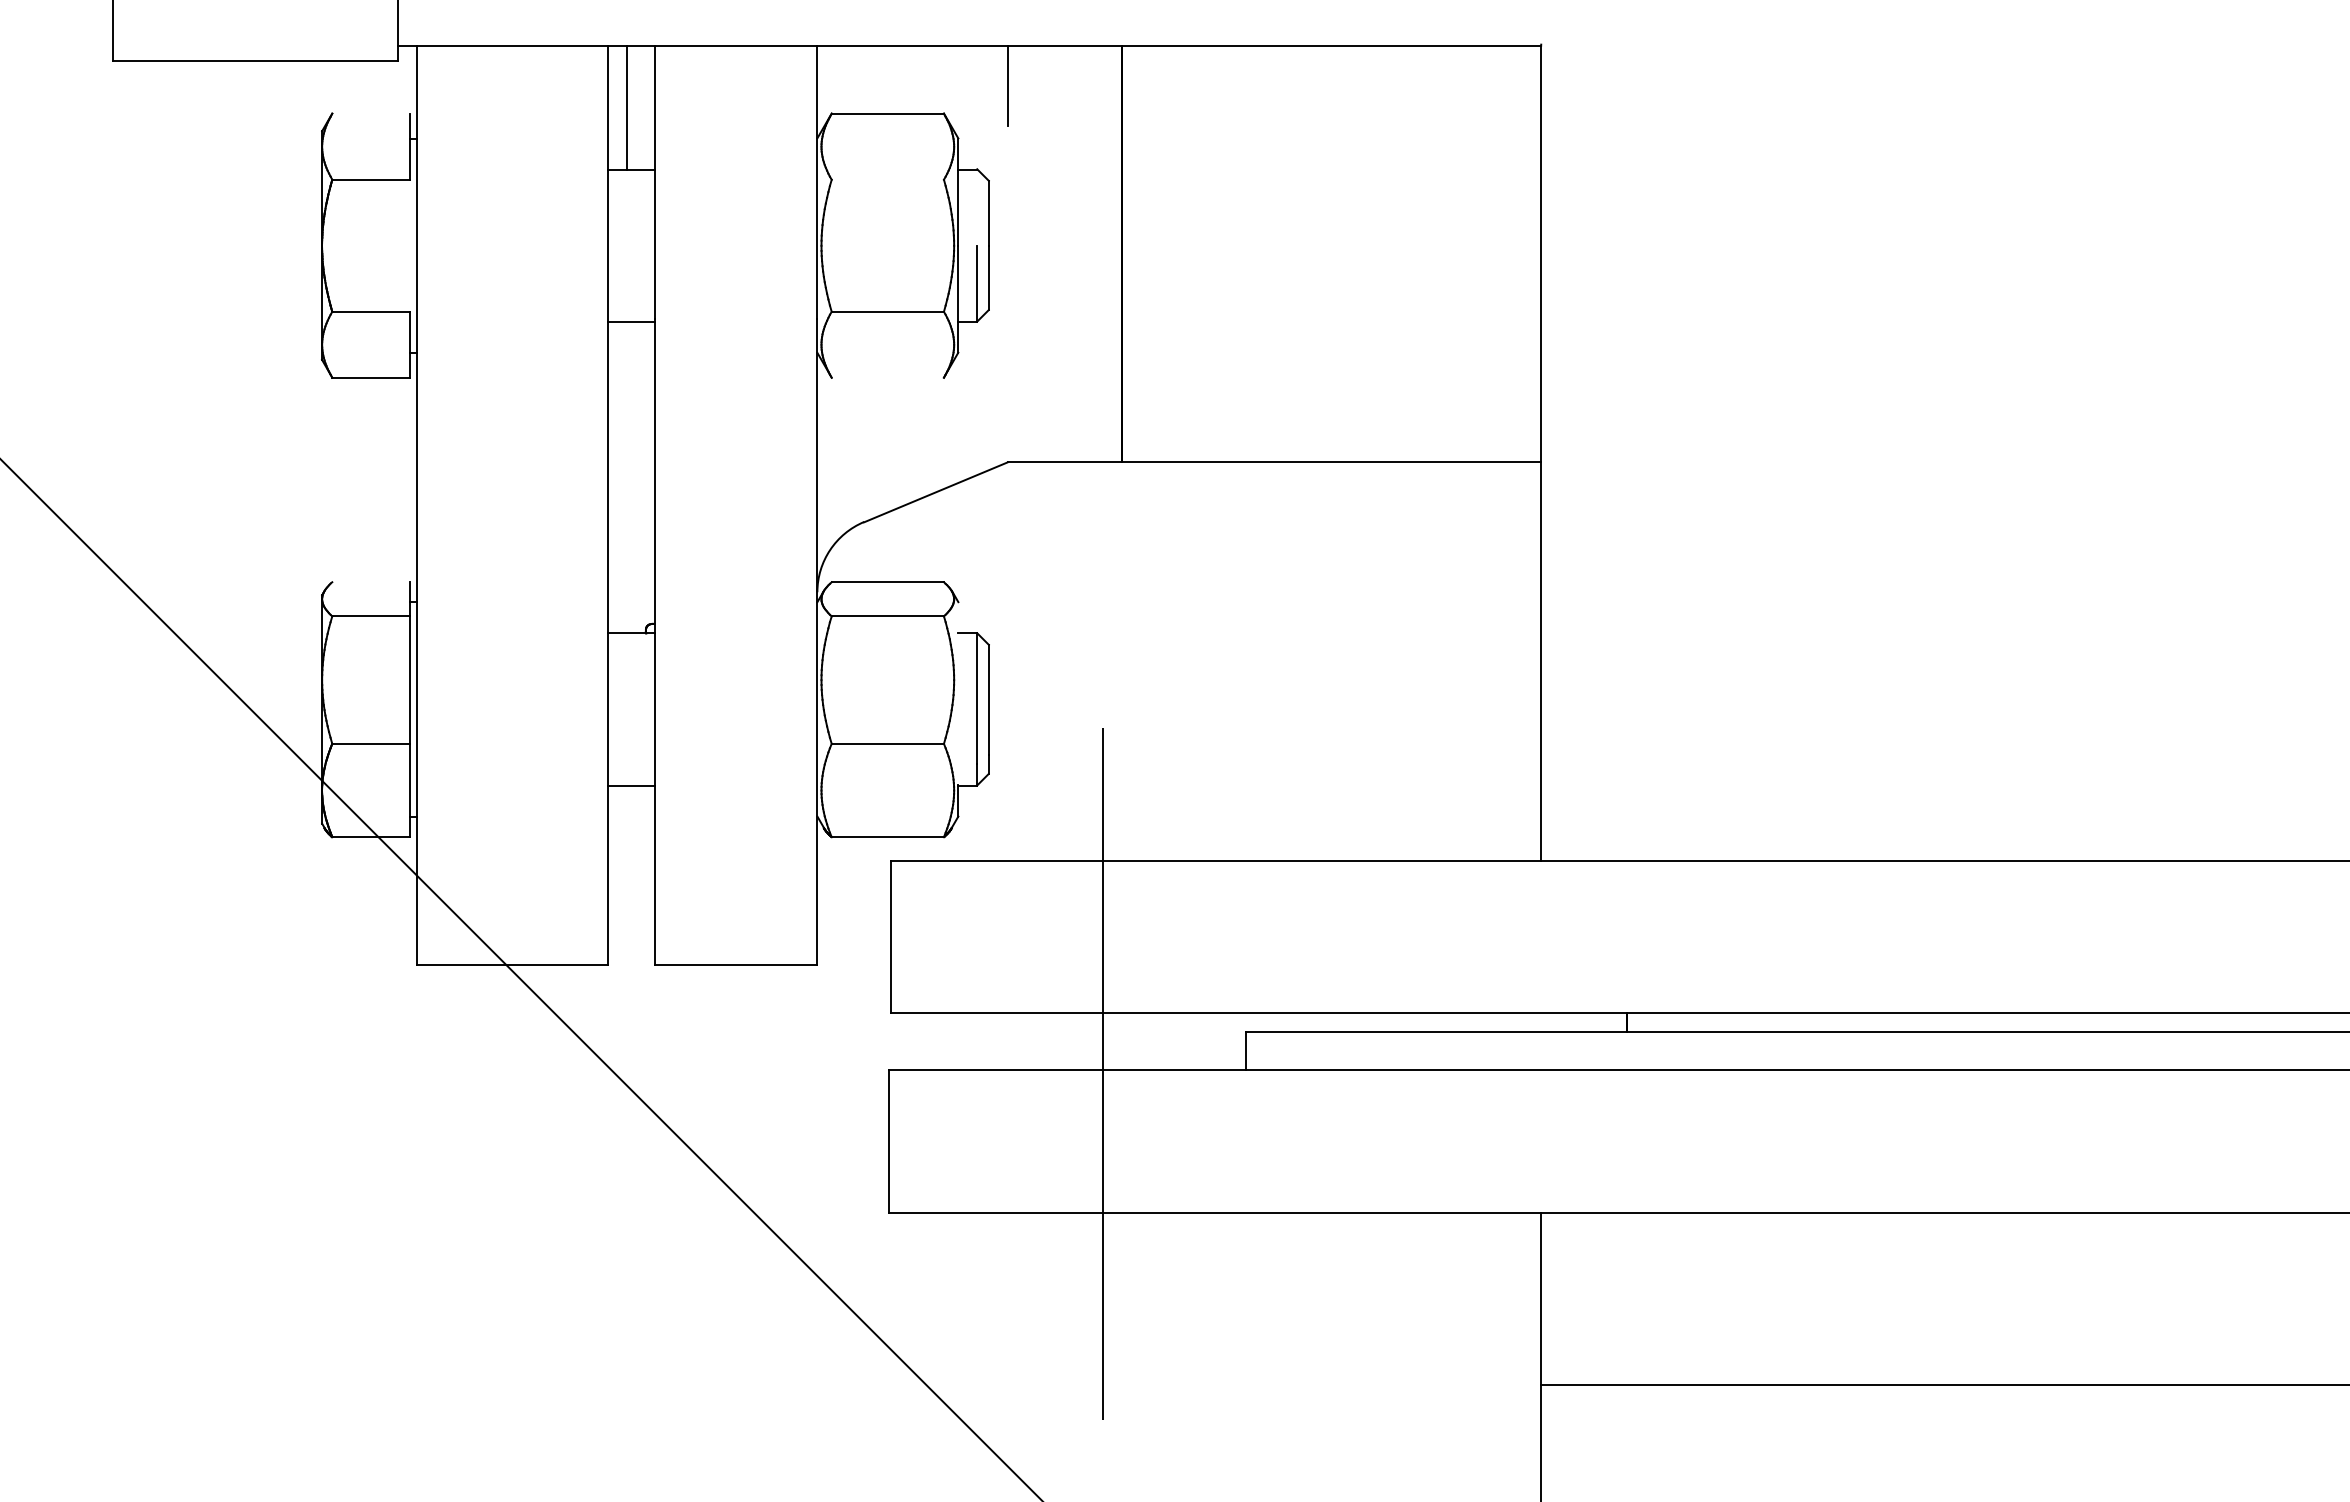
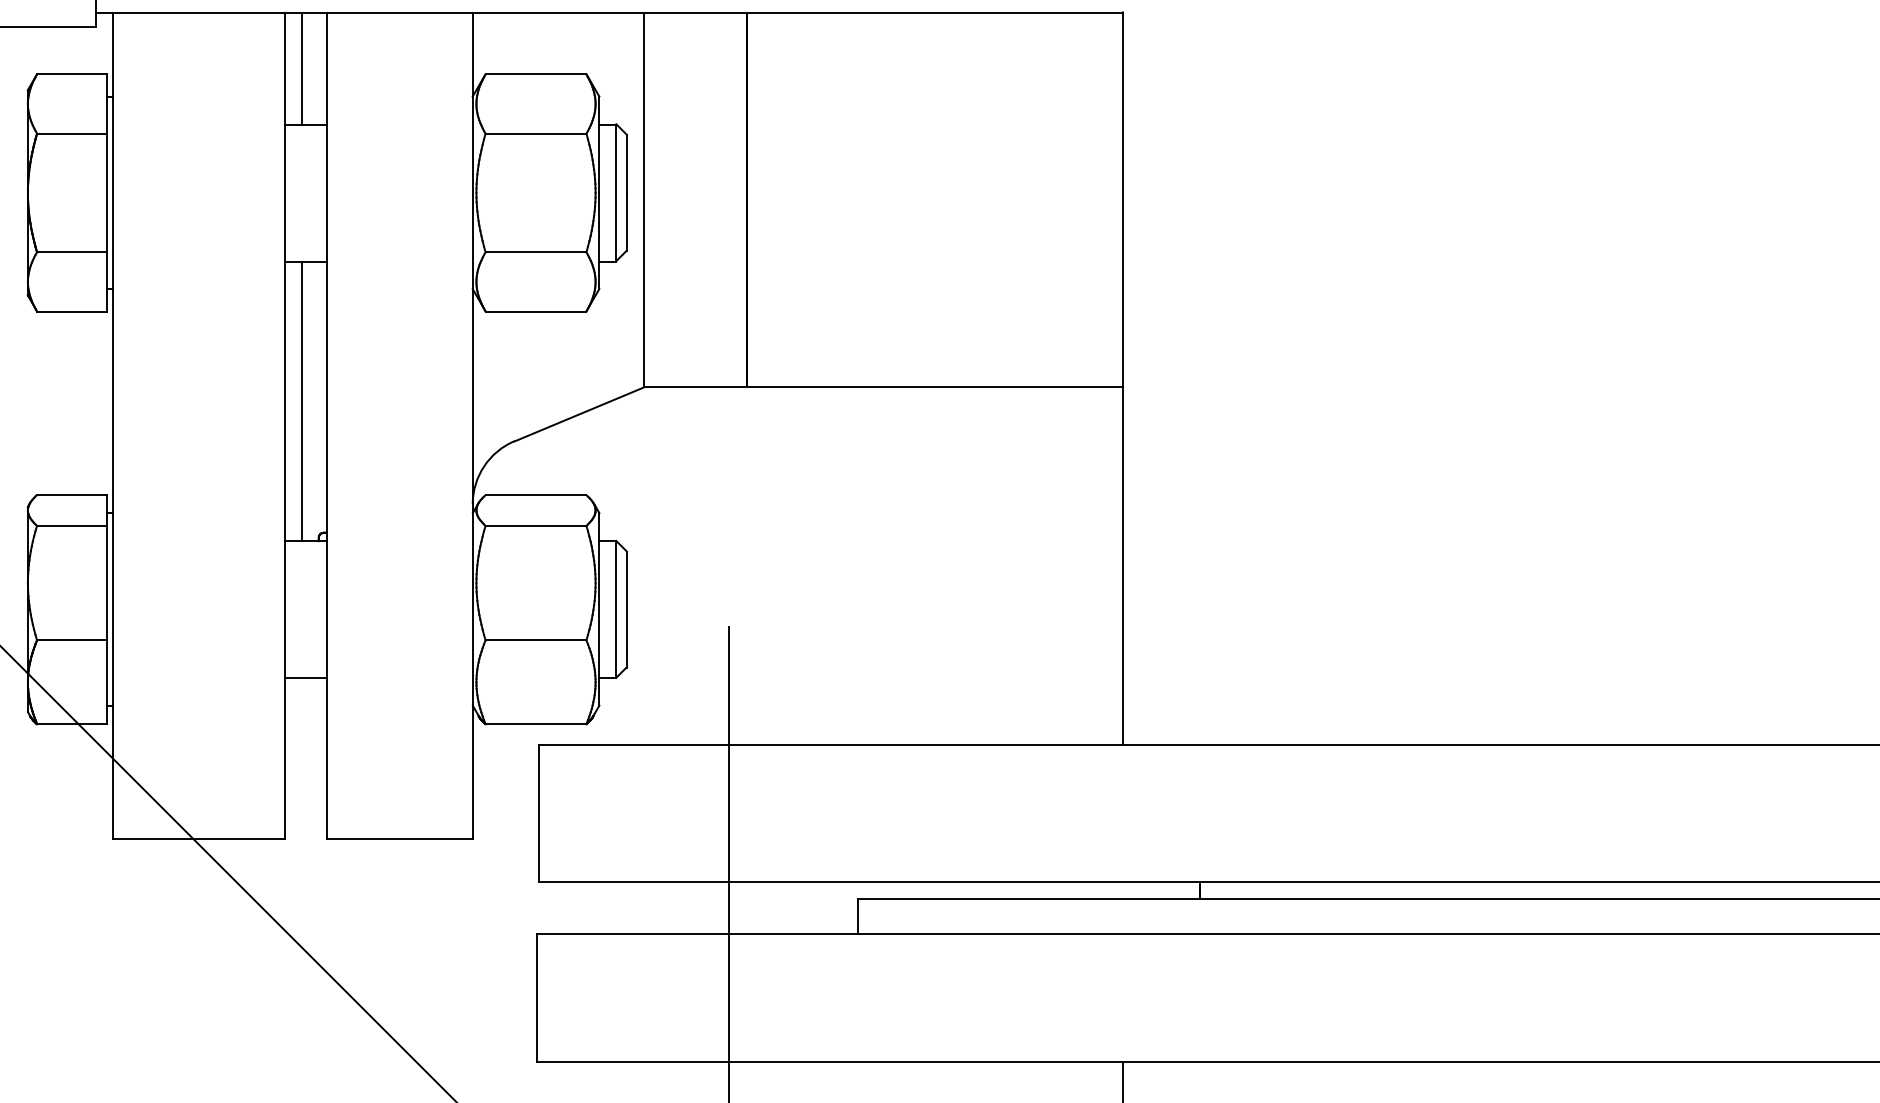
line: (370, 113) -> (71, 74), added
line: (887, 179) -> (535, 133), added
line: (977, 207) -> (616, 158), added
line: (409, 245) -> (106, 192), added
line: (1007, 294) -> (643, 236), added
line: (887, 377) -> (535, 311), added
line: (626, 477) -> (301, 401), added
line: (370, 582) -> (71, 495), added
line: (958, 693) -> (599, 595), added

